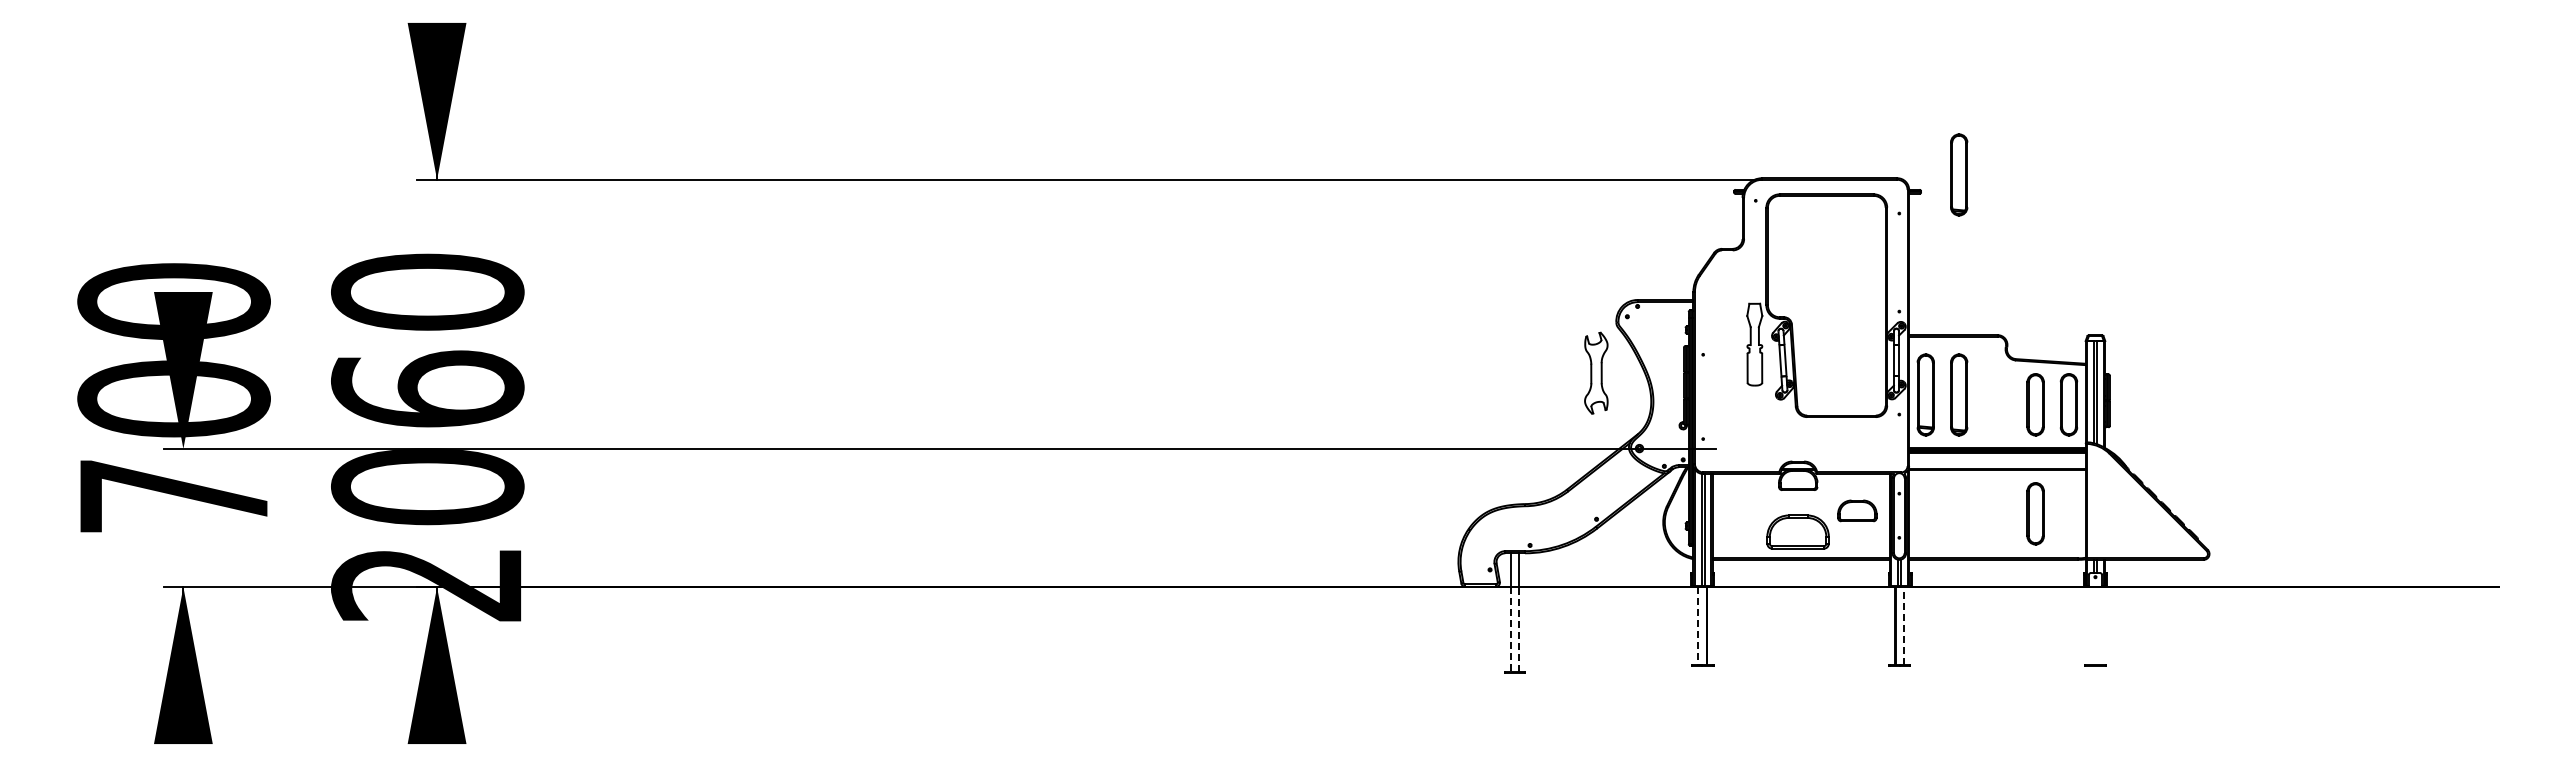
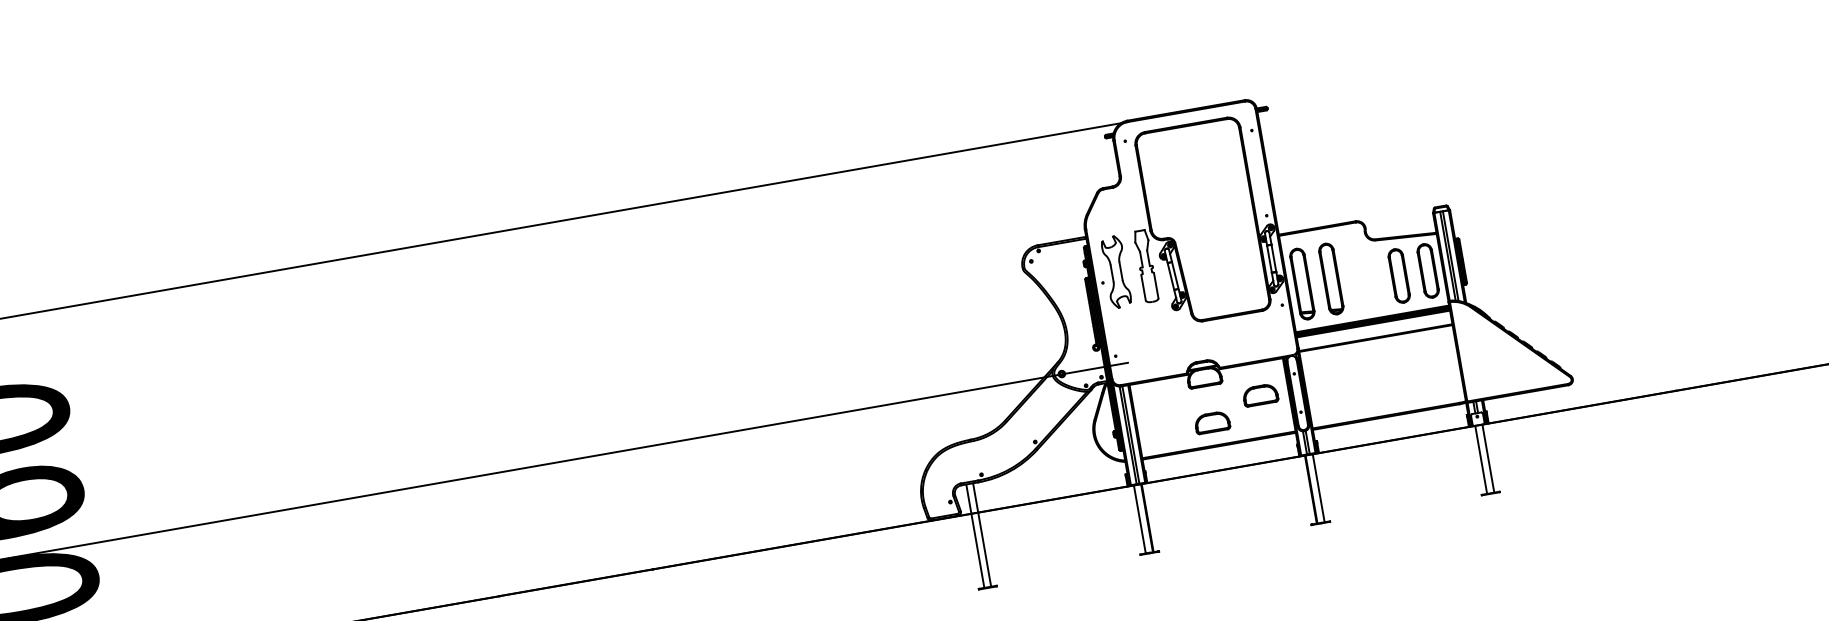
part: (1959, 174) -> (1298, 87), removed
part: (1596, 372) -> (1116, 271), moved
part: (2035, 513) -> (1415, 370), removed
part: (1798, 532) -> (1212, 422), size x0.62
line: (1904, 625) -> (1318, 487), dashed -> solid
line: (1698, 626) -> (1140, 519), dashed -> solid
line: (2091, 626) -> (1481, 460), added
line: (2099, 626) -> (1488, 458), added
line: (1511, 629) -> (978, 550), dashed -> solid
line: (1519, 629) -> (985, 549), dashed -> solid

